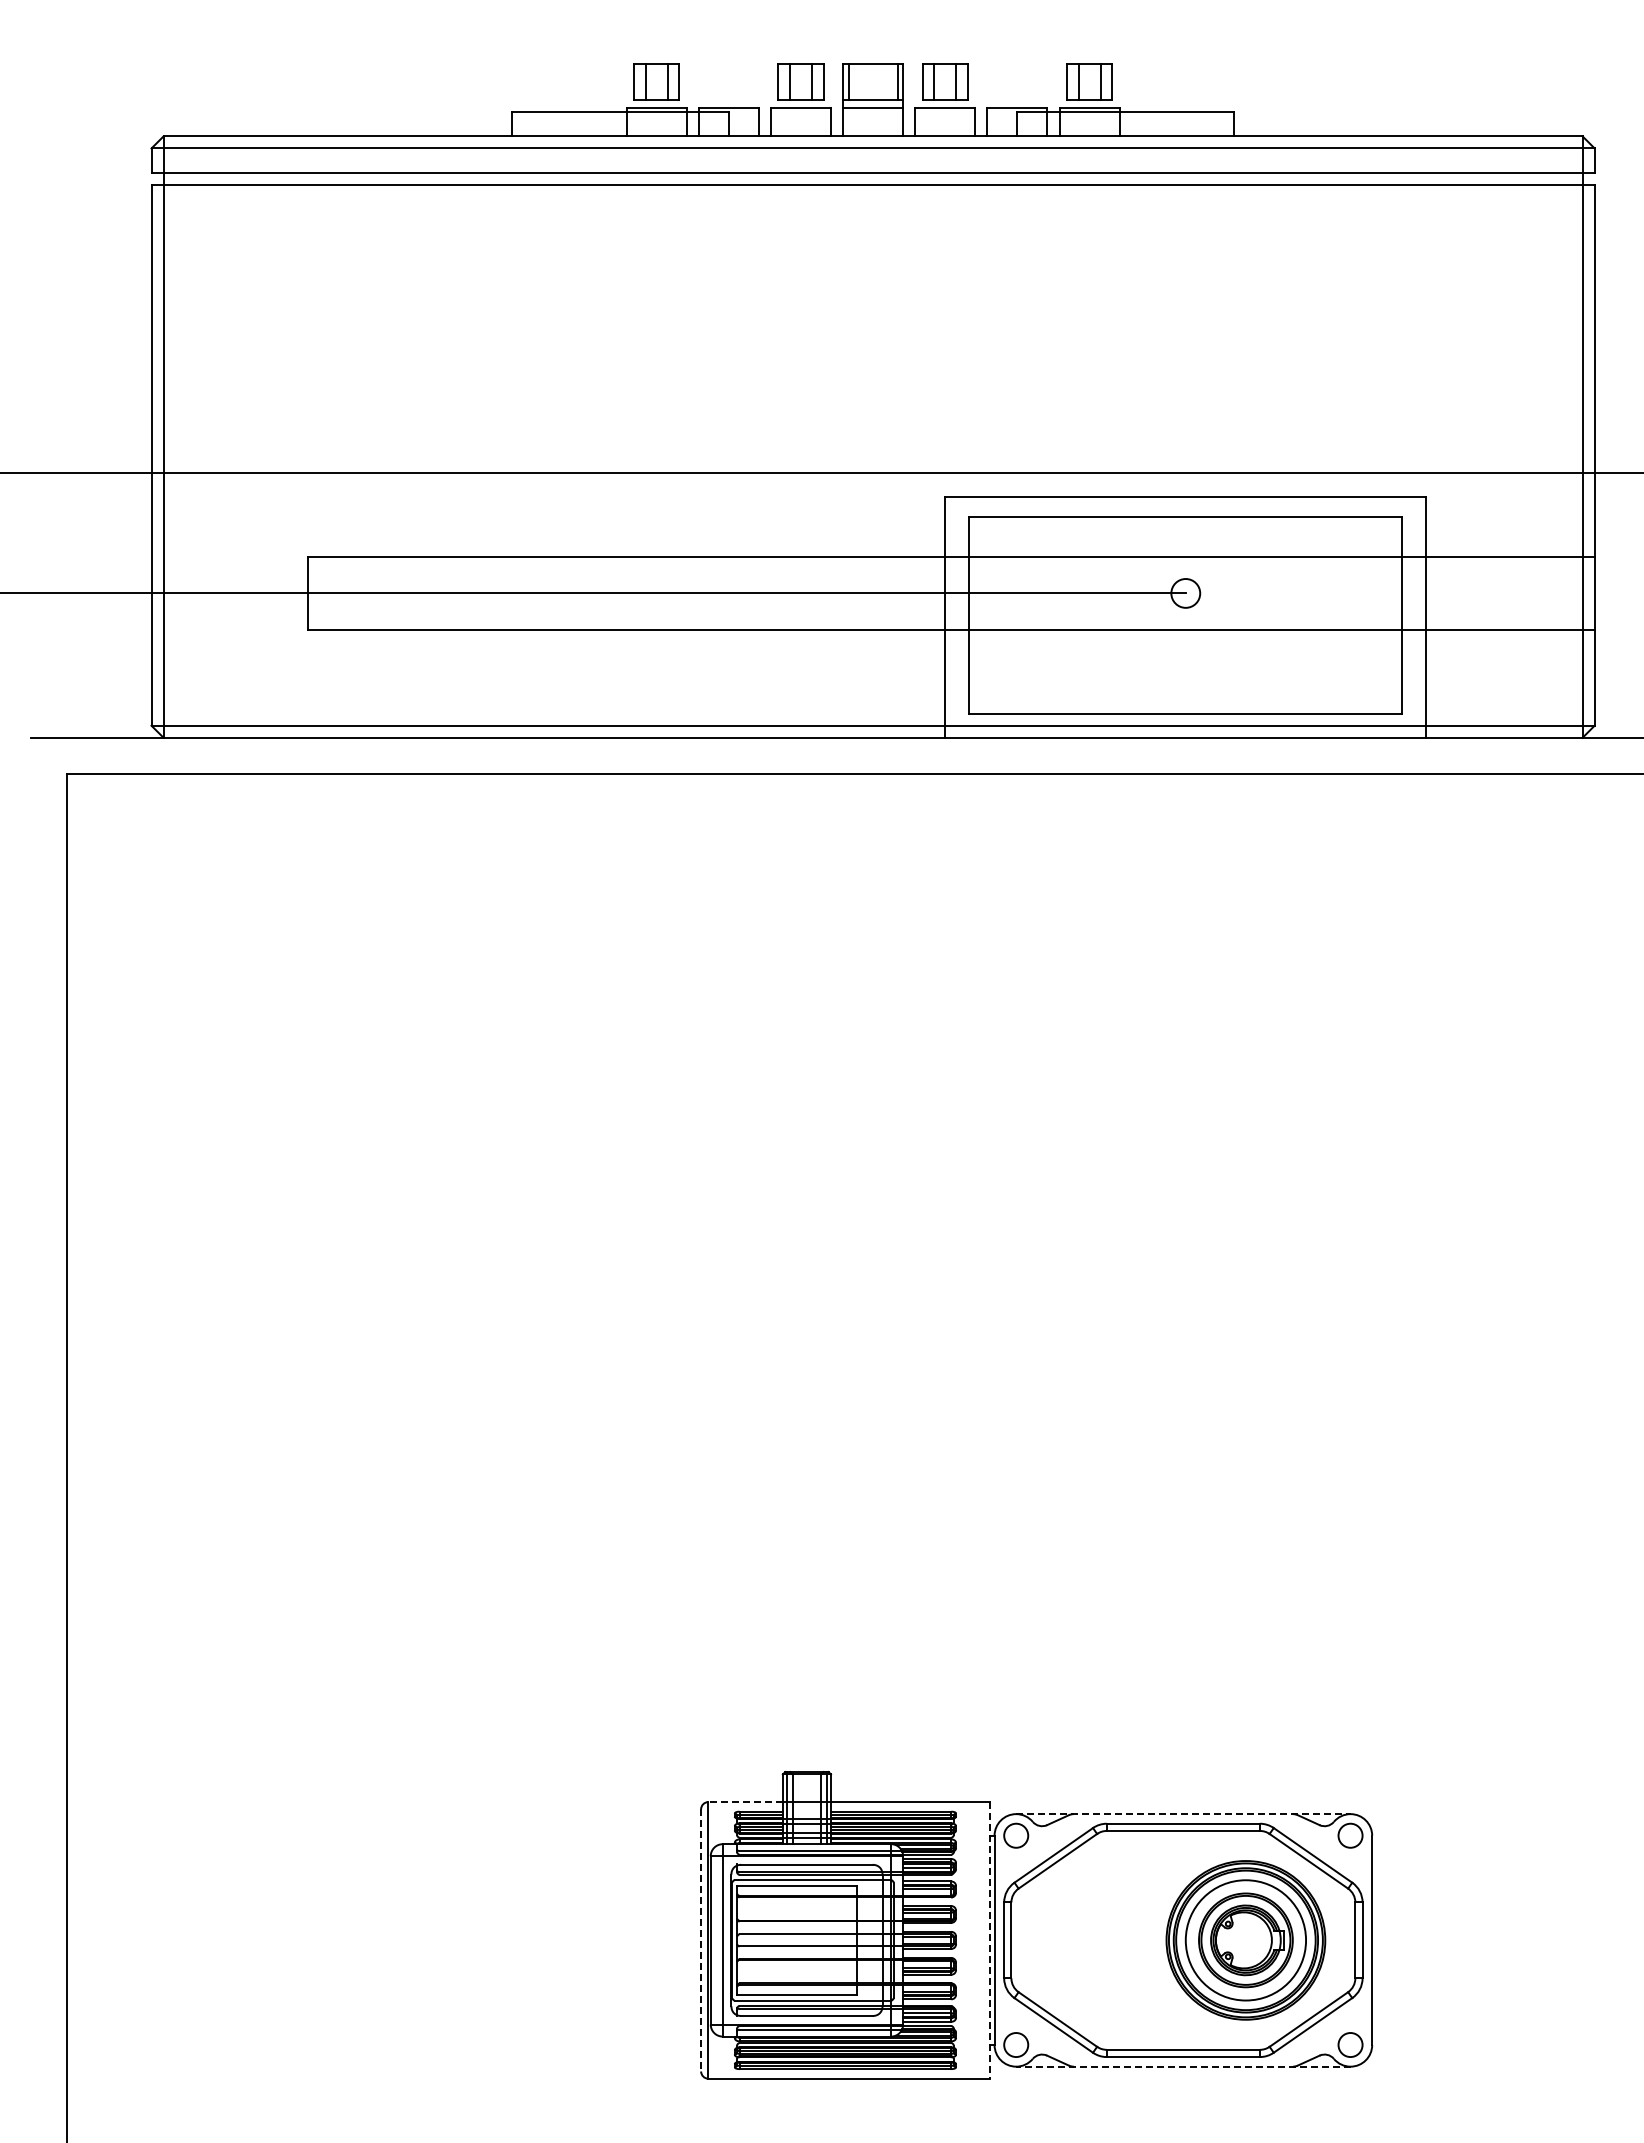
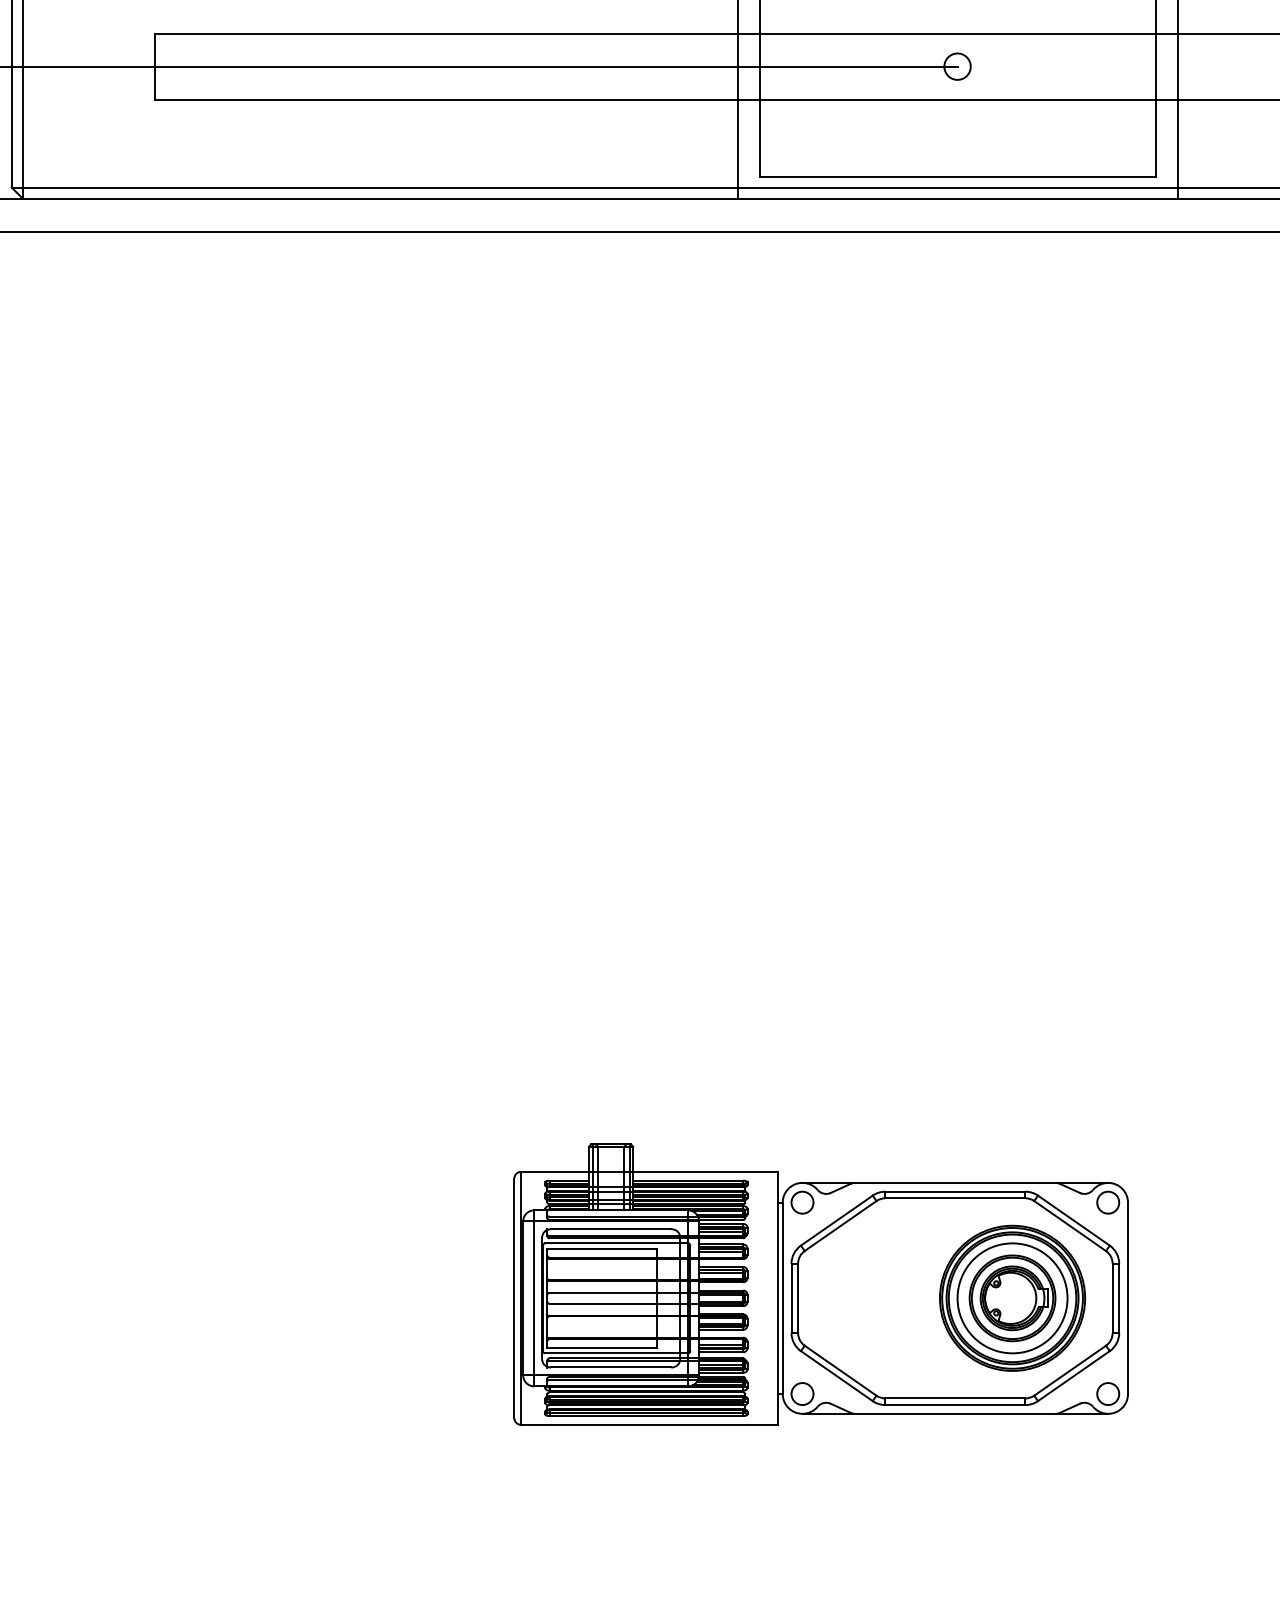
line: (745, 1802) -> (554, 1172), dashed -> solid
line: (1183, 1814) -> (955, 1183), dashed -> solid
line: (701, 1940) -> (514, 1298), dashed -> solid
line: (989, 1940) -> (778, 1298), dashed -> solid
line: (1182, 2066) -> (954, 1413), dashed -> solid

